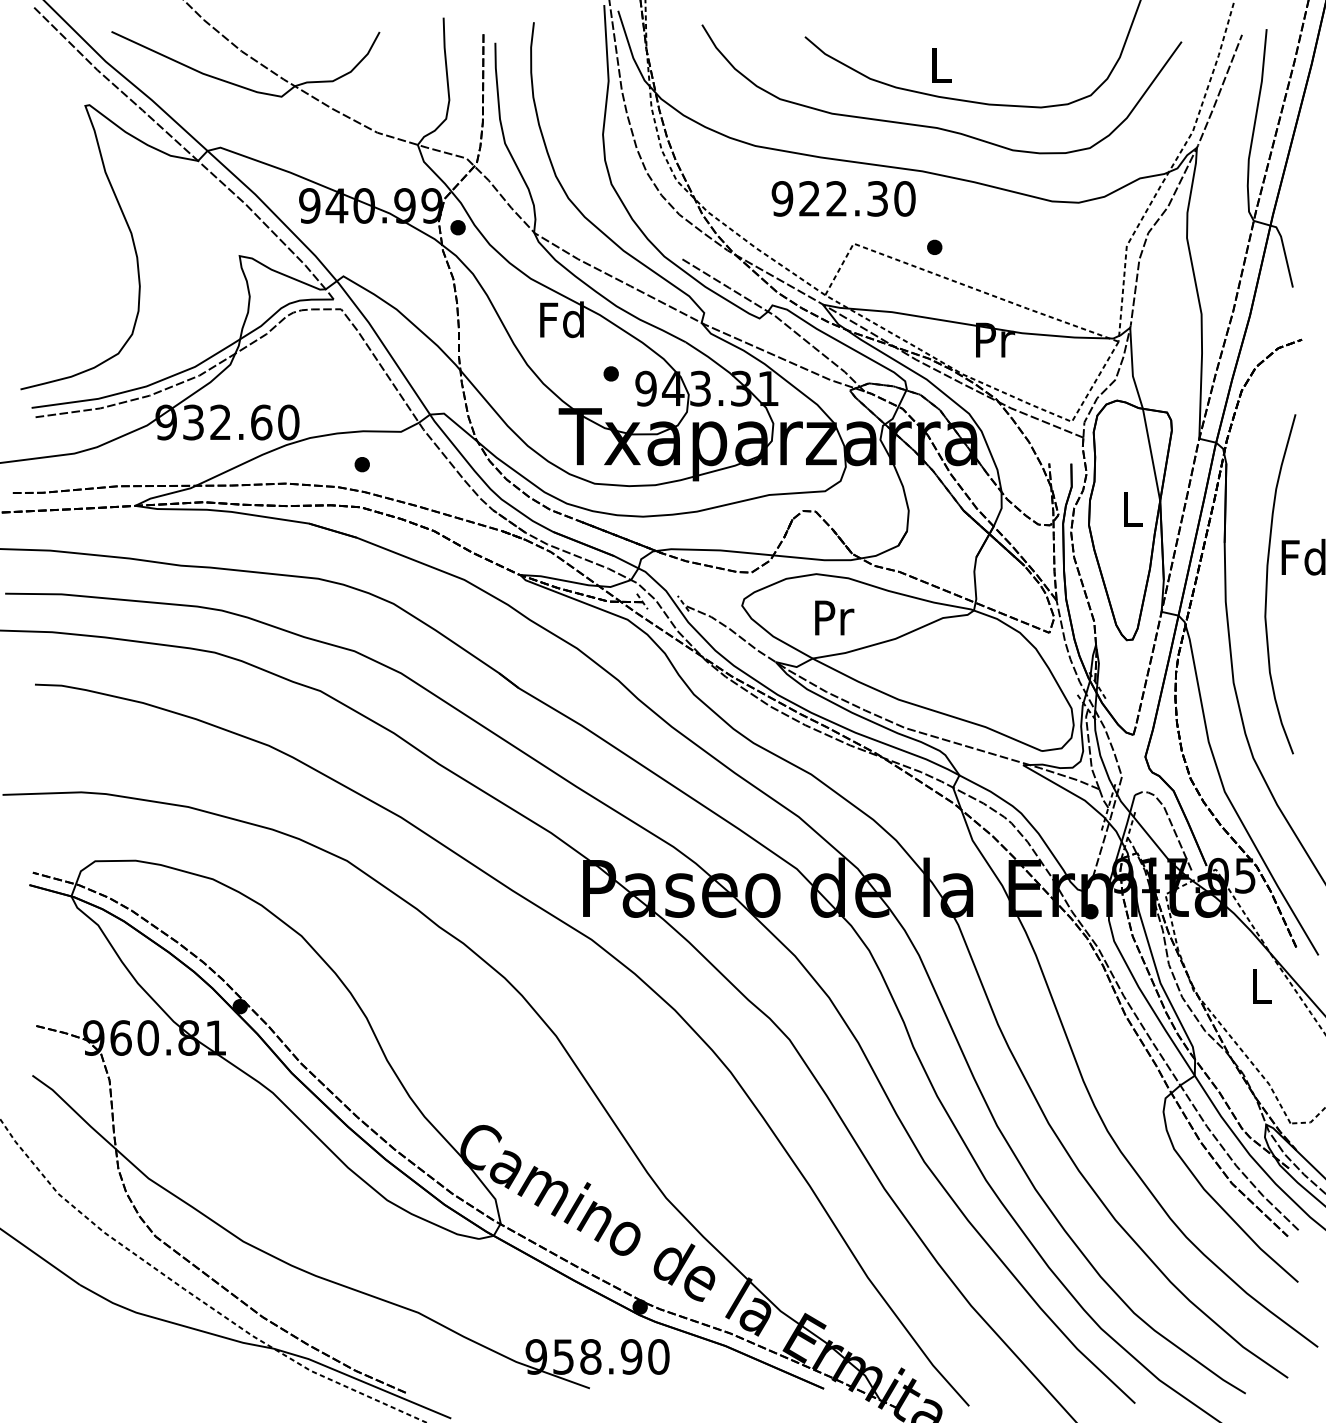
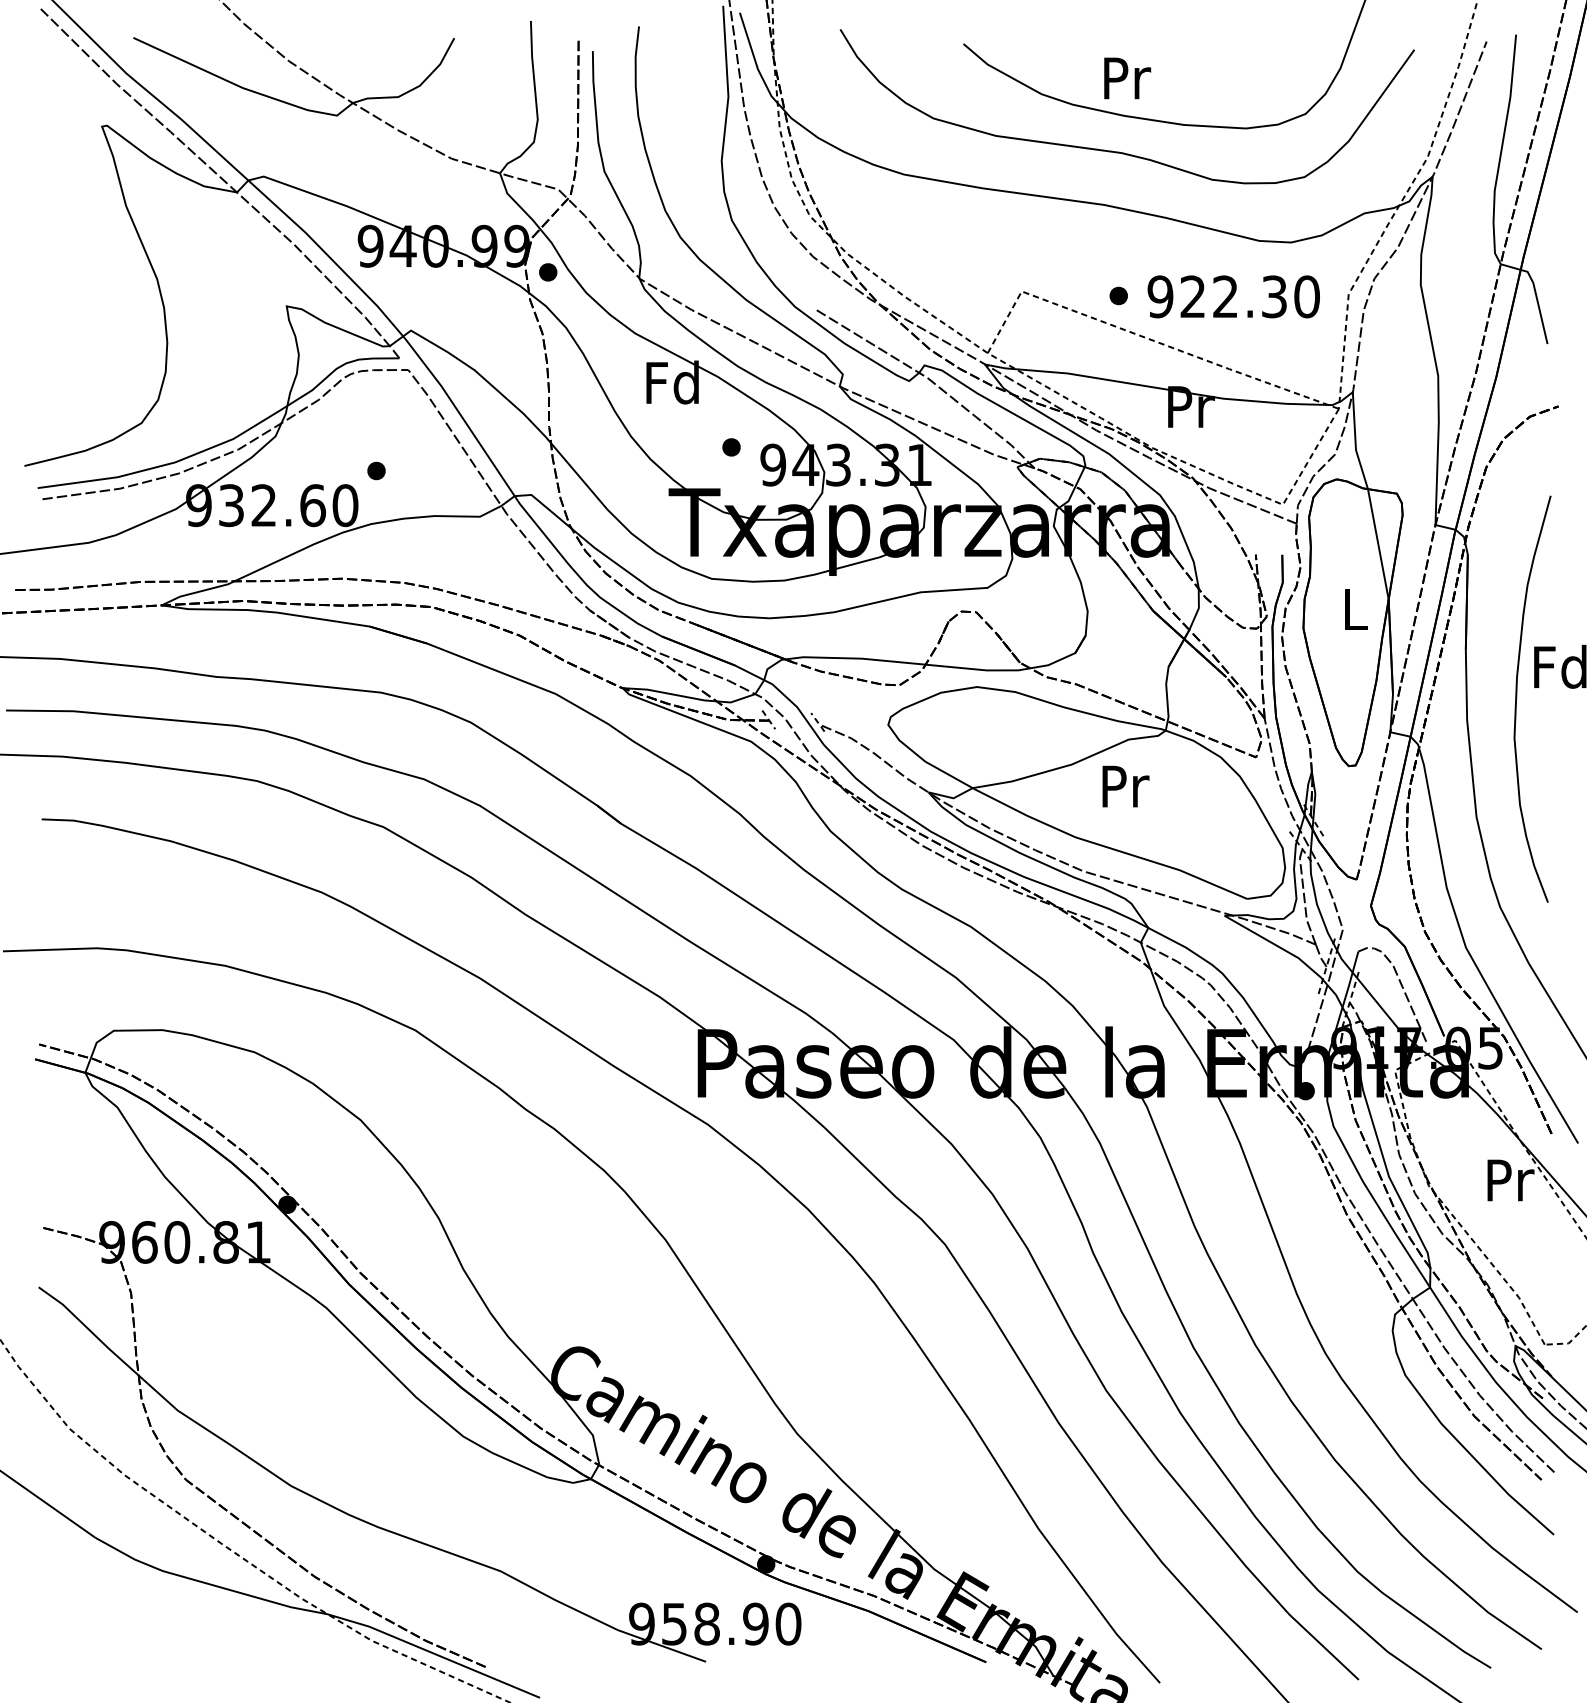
text: (942, 65) -> (1127, 78), L -> Pr
text: (843, 198) -> (1233, 296), moved
part: (362, 464) -> (376, 470), moved
text: (834, 617) -> (1125, 786), moved
text: (1261, 986) -> (1510, 1180), L -> Pr

